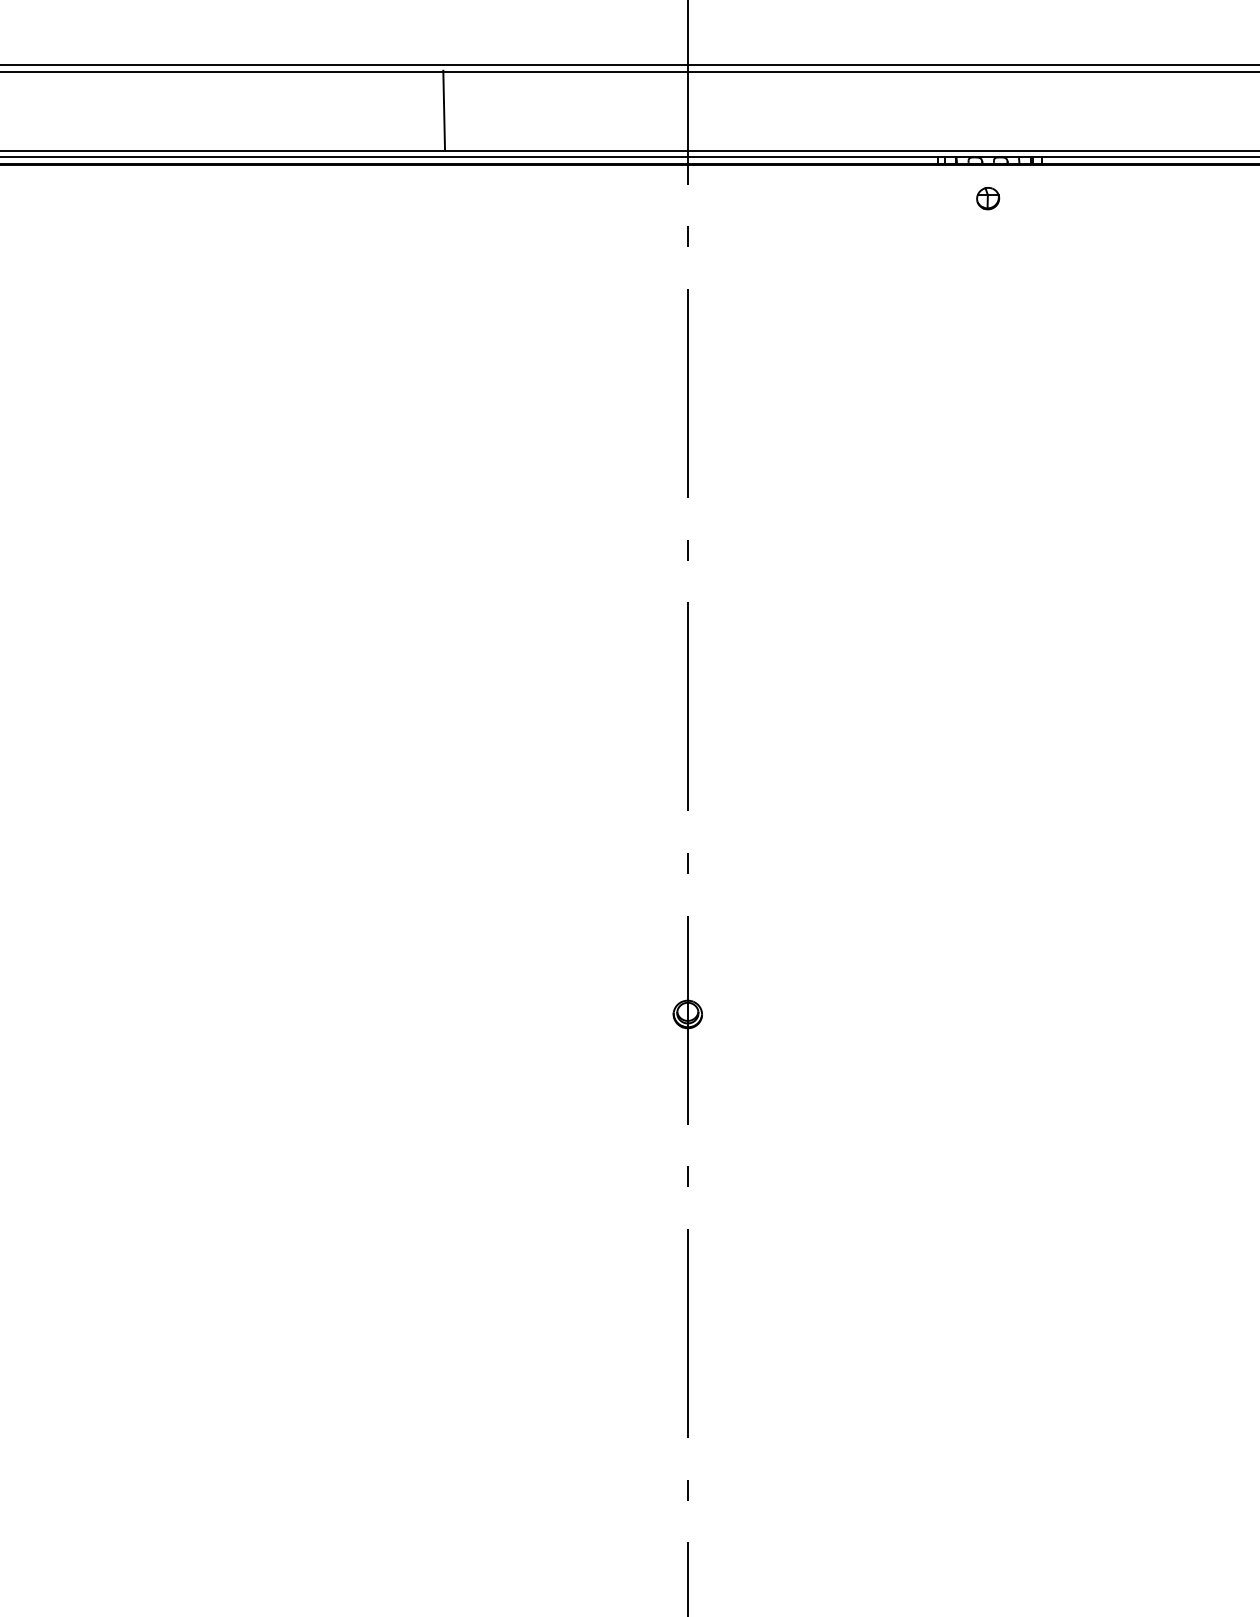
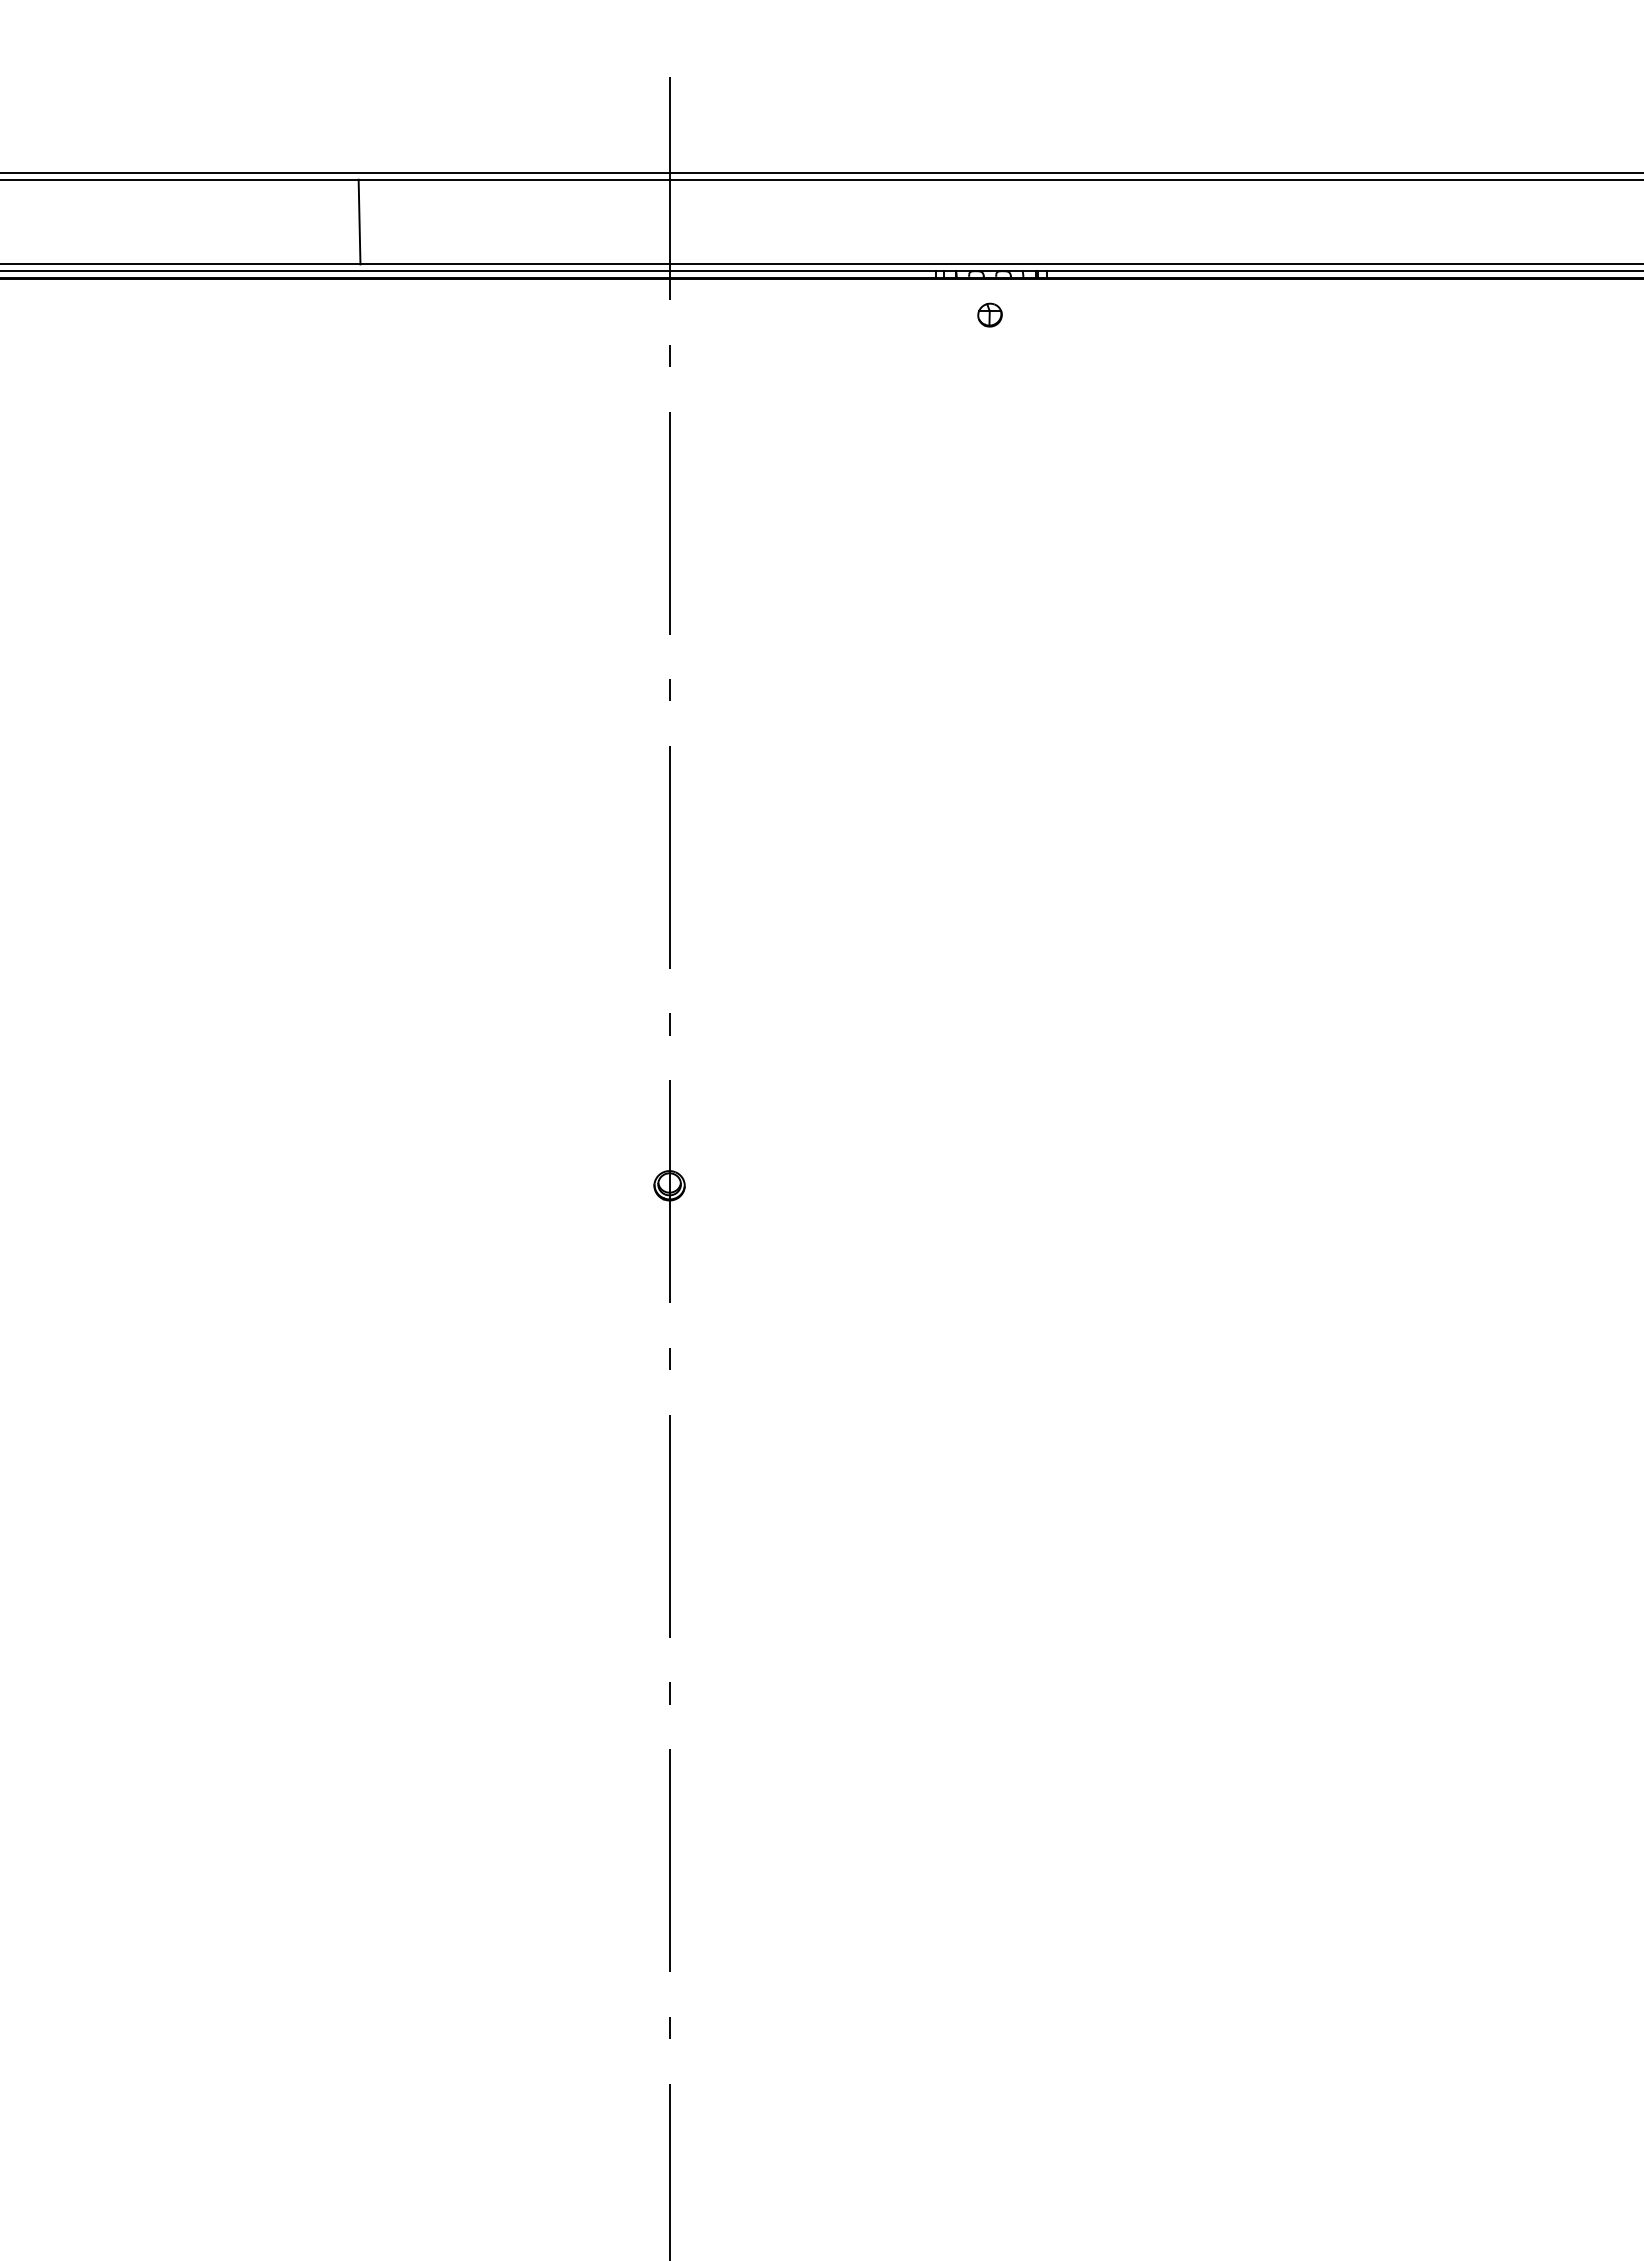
line: (444, 109) -> (359, 221), moved

